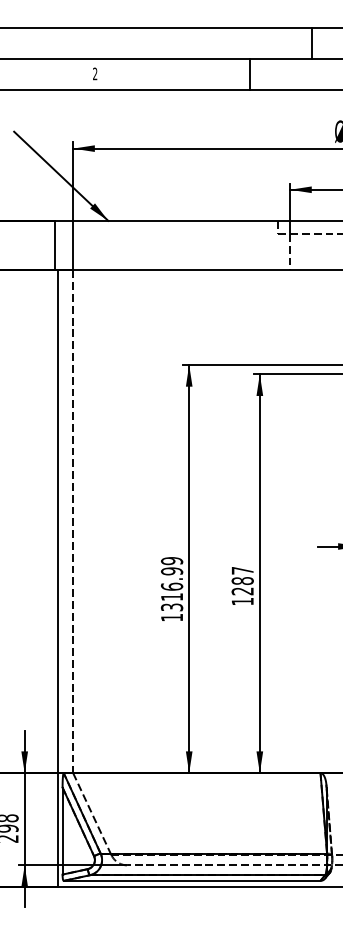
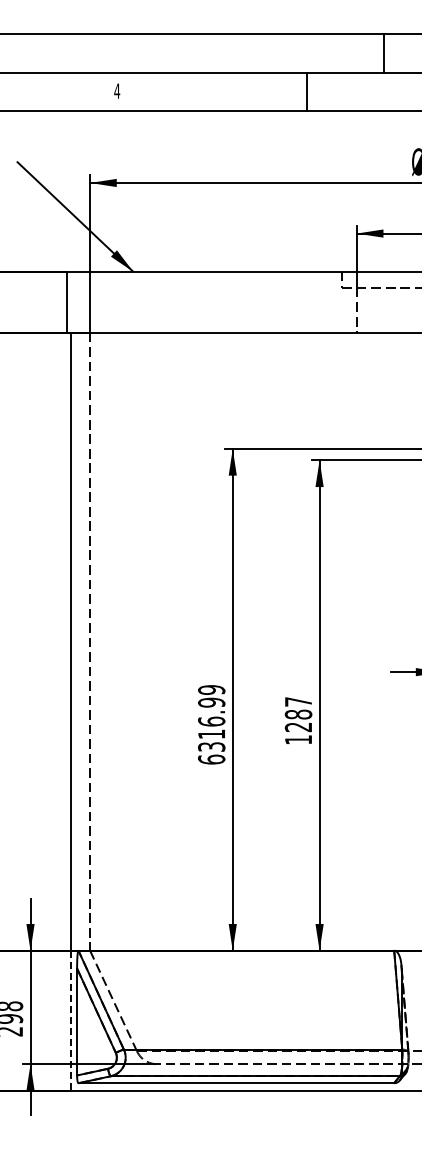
text: (95, 73) -> (117, 90), 2 -> 4
text: (171, 617) -> (211, 759), 1316.99 -> 6316.99
line: (58, 830) -> (71, 1021), solid -> dashed

